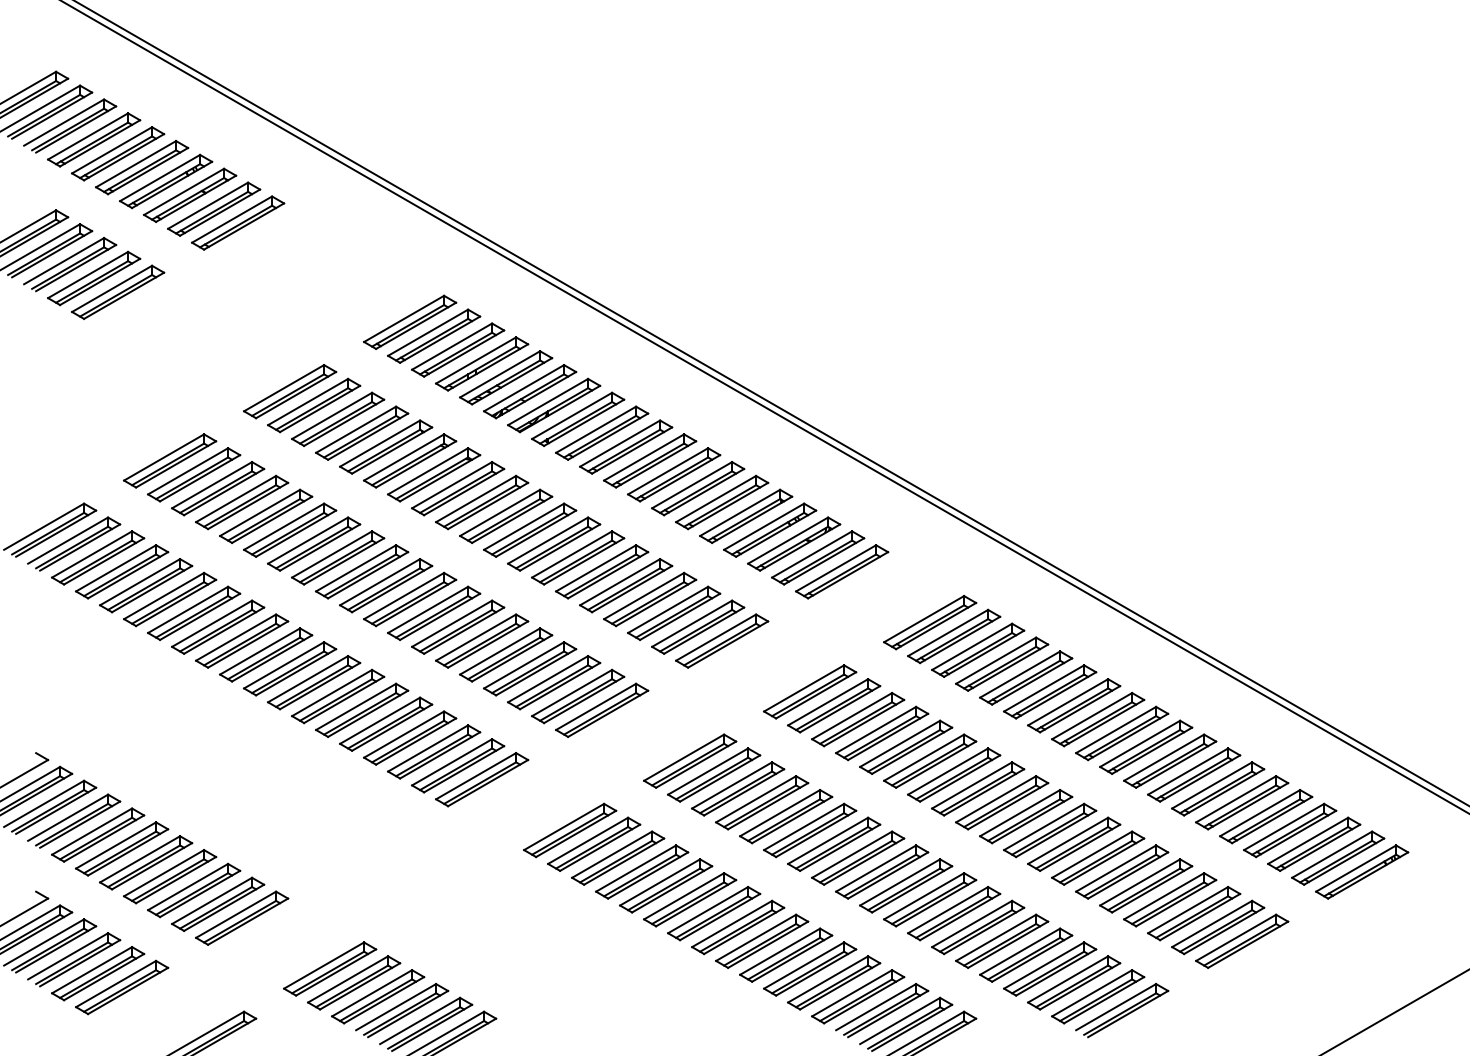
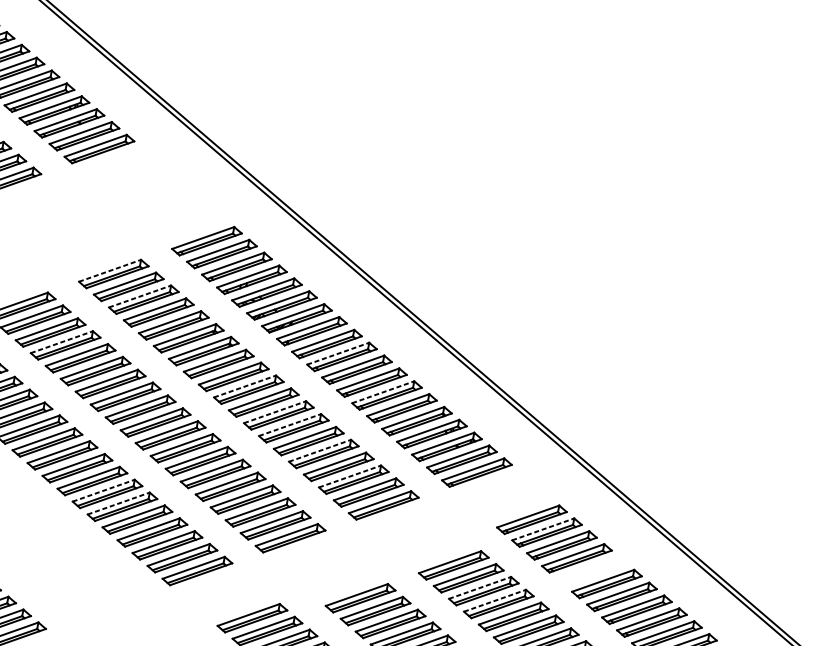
line: (284, 387) -> (110, 270), solid -> dashed
line: (332, 415) -> (140, 296), solid -> dashed
line: (620, 443) -> (338, 353), solid -> dashed
line: (692, 484) -> (383, 391), solid -> dashed
line: (236, 498) -> (62, 341), solid -> dashed
line: (500, 512) -> (245, 386), solid -> dashed
line: (548, 540) -> (275, 412), solid -> dashed
line: (572, 554) -> (290, 425), solid -> dashed
line: (620, 581) -> (320, 450), solid -> dashed
line: (668, 609) -> (350, 476), solid -> dashed
line: (948, 632) -> (543, 529), solid -> dashed
part: (1026, 677) -> (592, 570), removed
part: (810, 691) -> (439, 552), removed
line: (332, 692) -> (104, 490), solid -> dashed
line: (356, 706) -> (119, 503), solid -> dashed
line: (876, 729) -> (480, 587), solid -> dashed
line: (900, 743) -> (495, 600), solid -> dashed
part: (690, 760) -> (345, 584), removed

